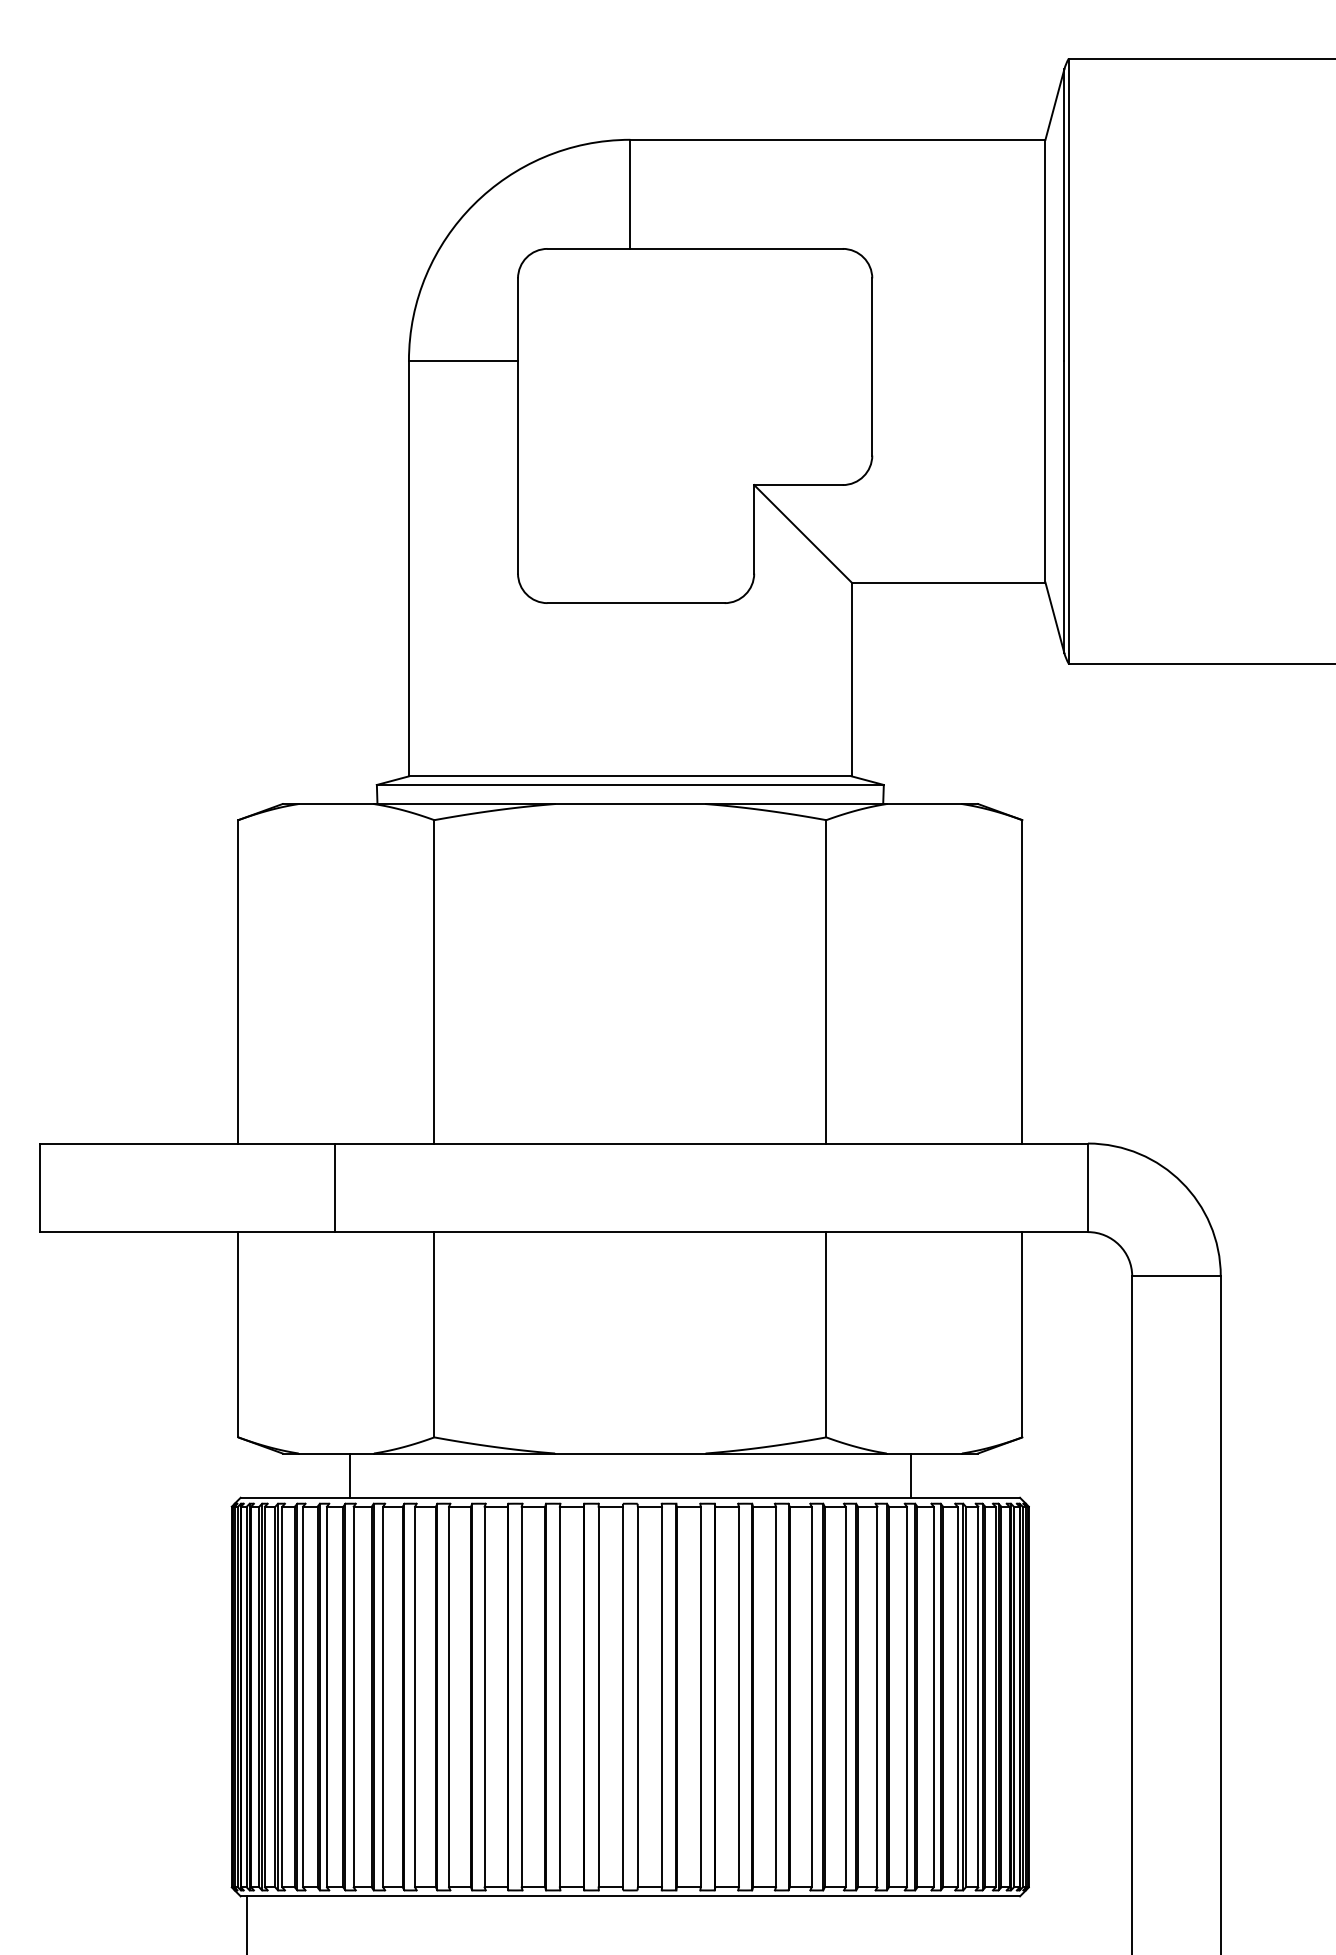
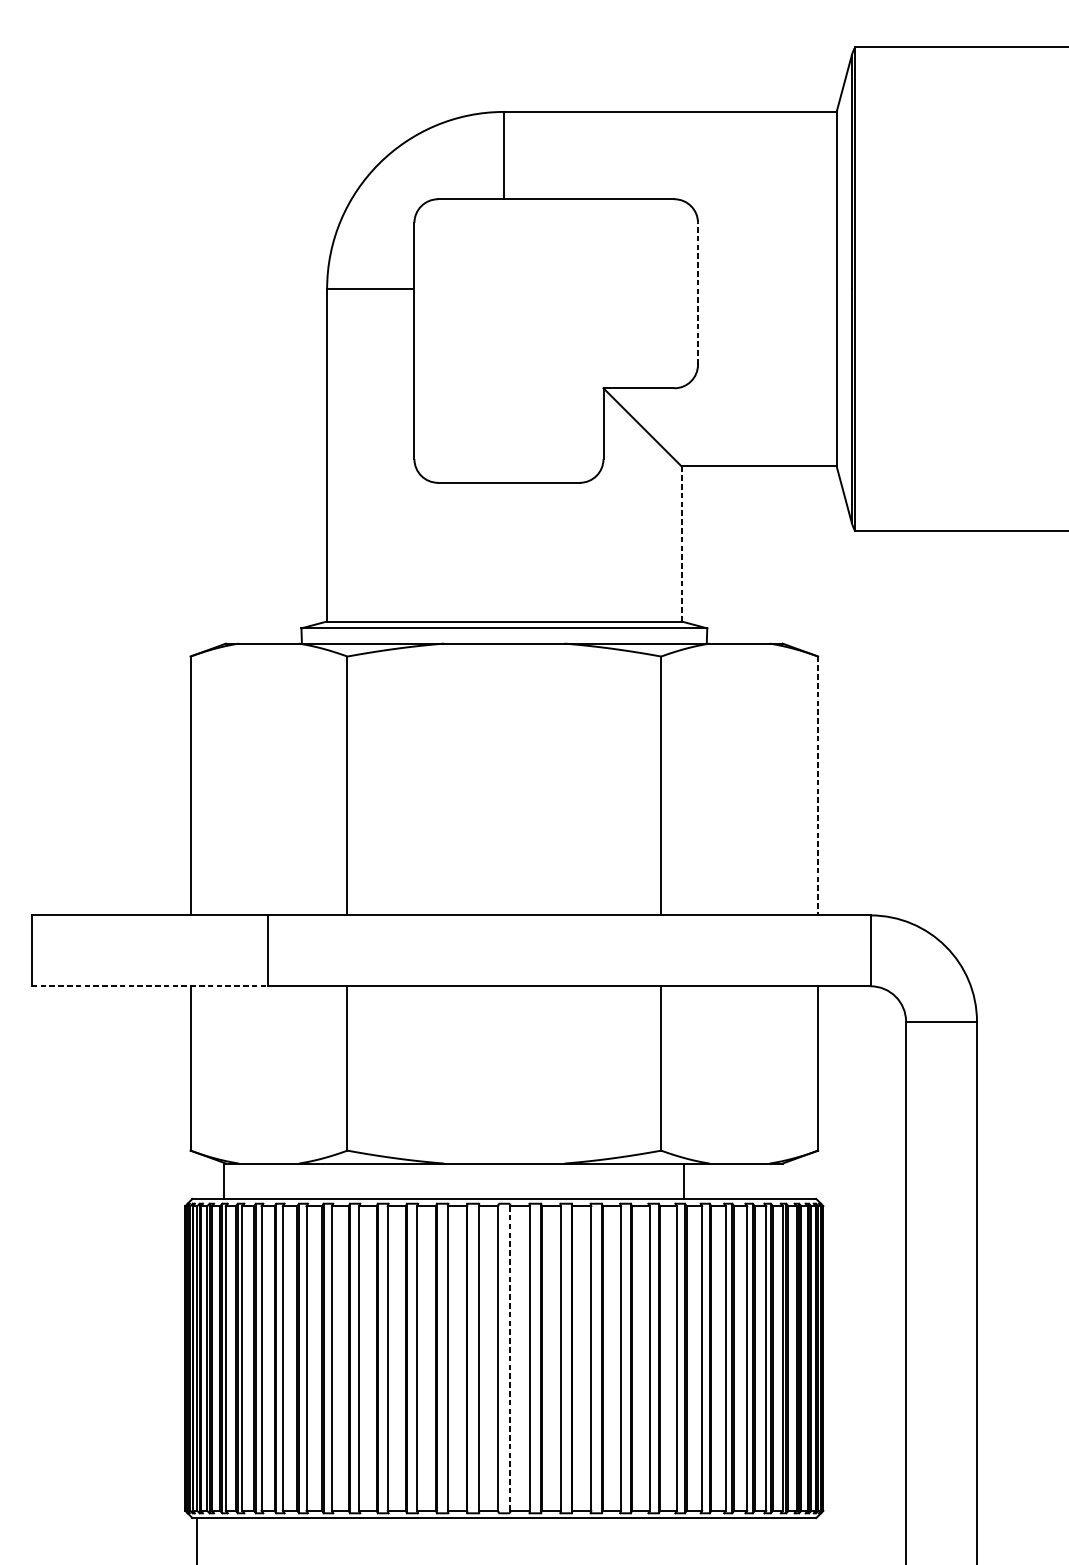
line: (872, 366) -> (698, 293), solid -> dashed
line: (851, 679) -> (681, 543), solid -> dashed
line: (1022, 981) -> (818, 785), solid -> dashed
line: (187, 1232) -> (149, 986), solid -> dashed
line: (349, 1475) -> (223, 1181), moved
line: (910, 1475) -> (683, 1181), moved
line: (637, 1697) -> (510, 1358), solid -> dashed

